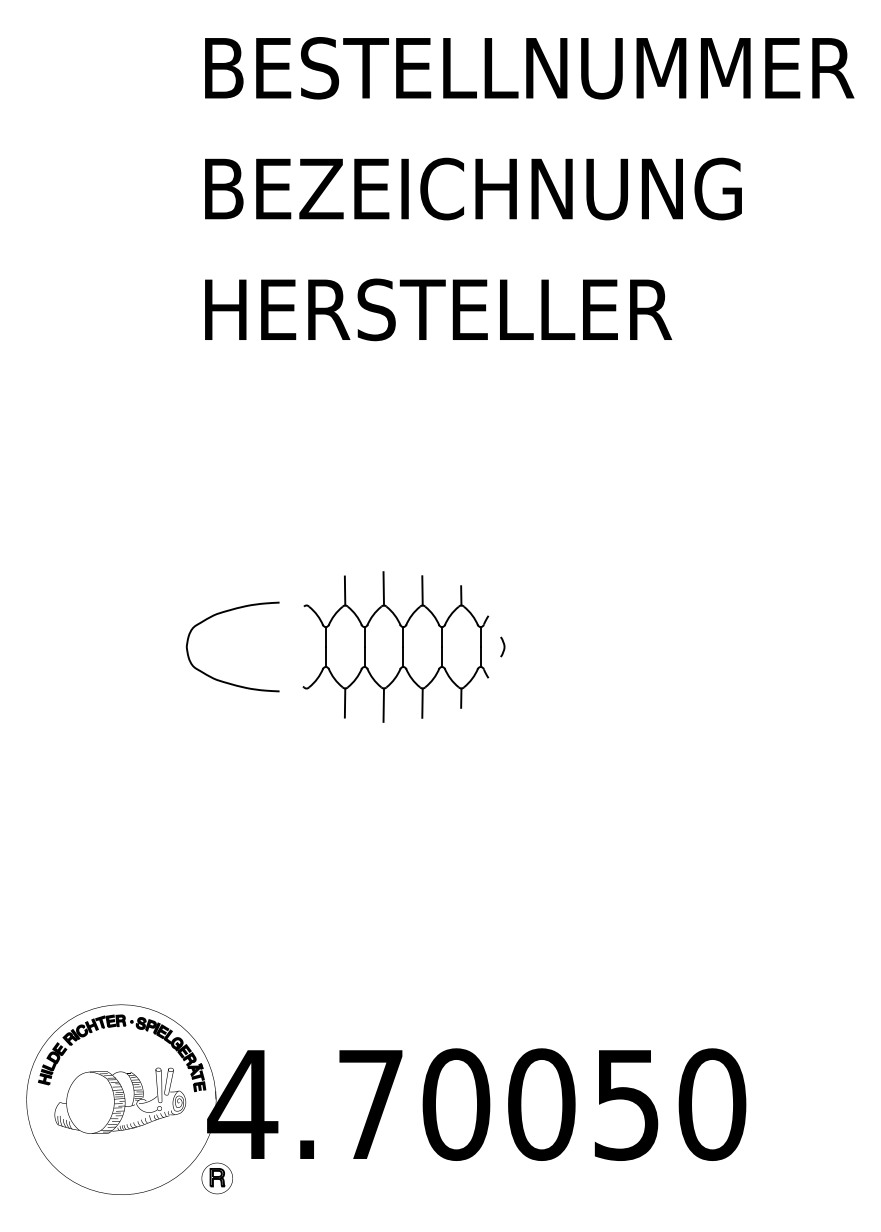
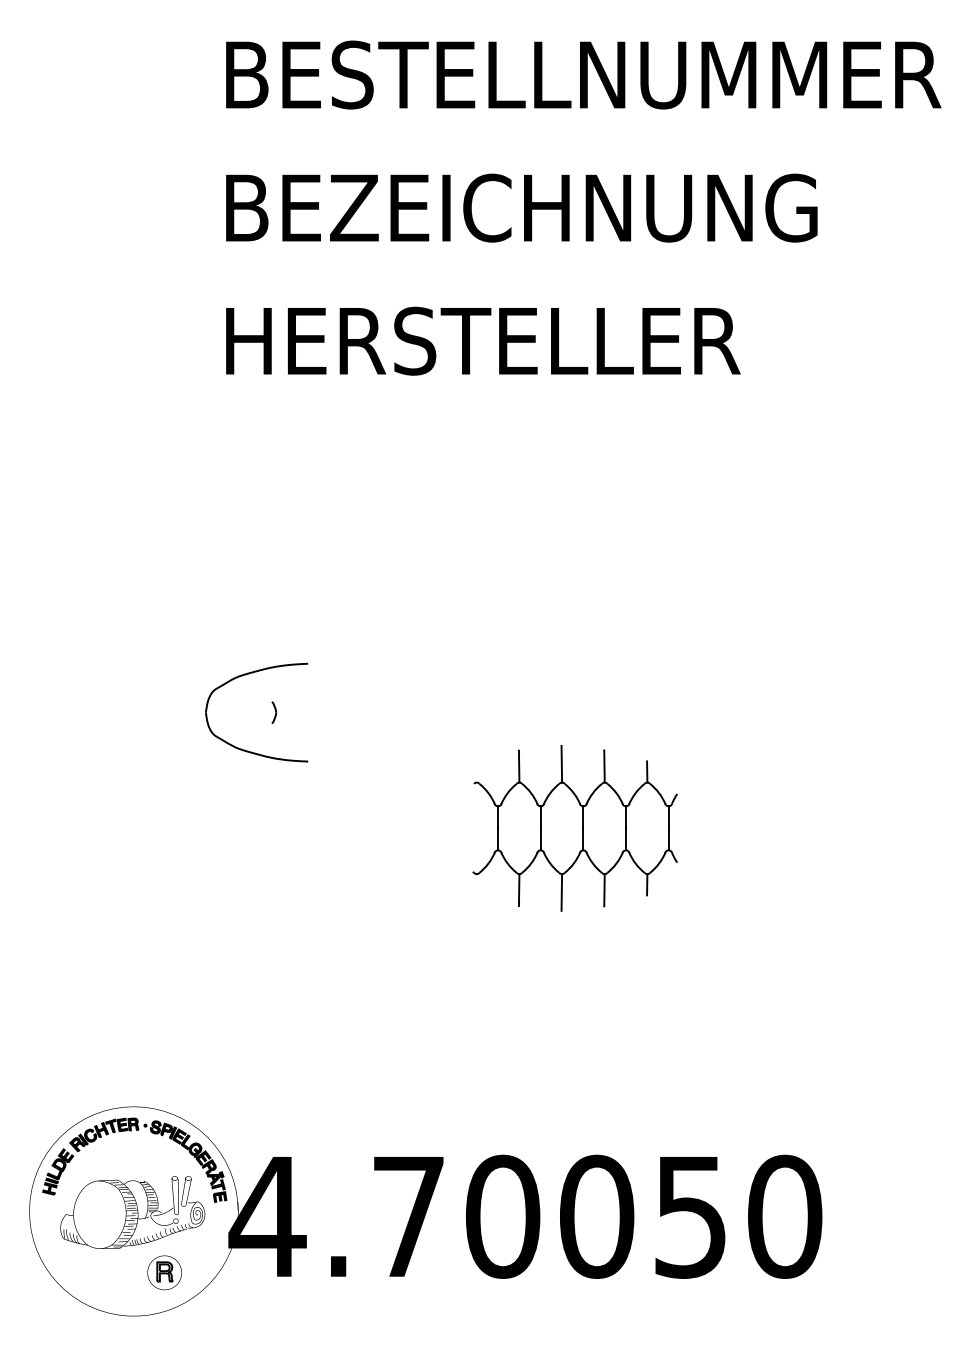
part: (395, 646) -> (574, 827), moved
part: (502, 646) -> (273, 712), moved
part: (216, 1178) -> (163, 1272), moved

